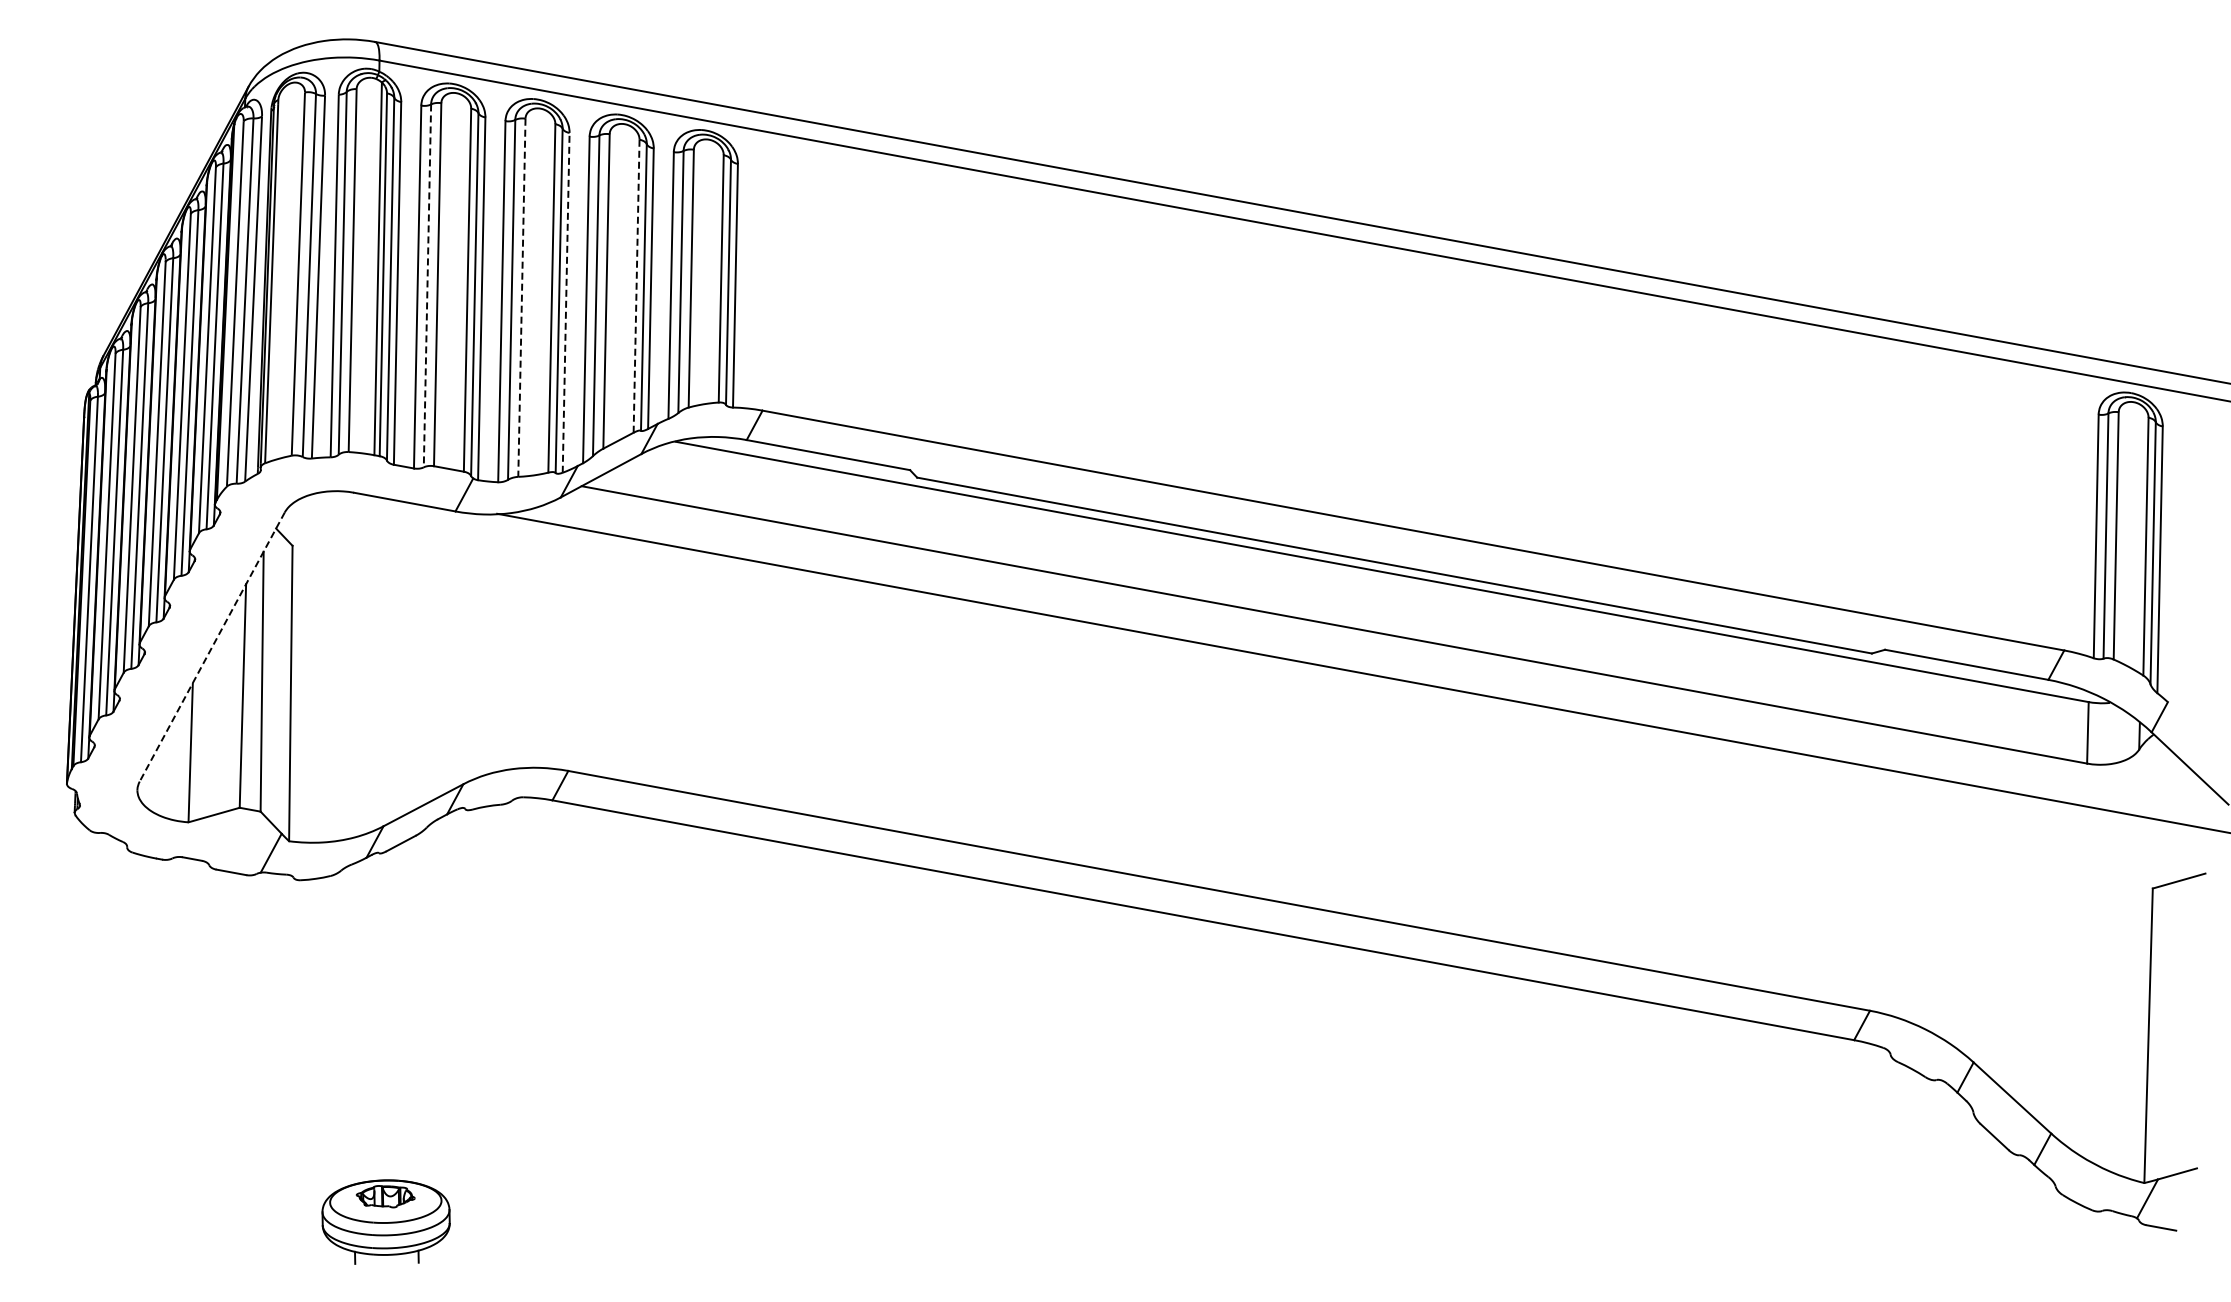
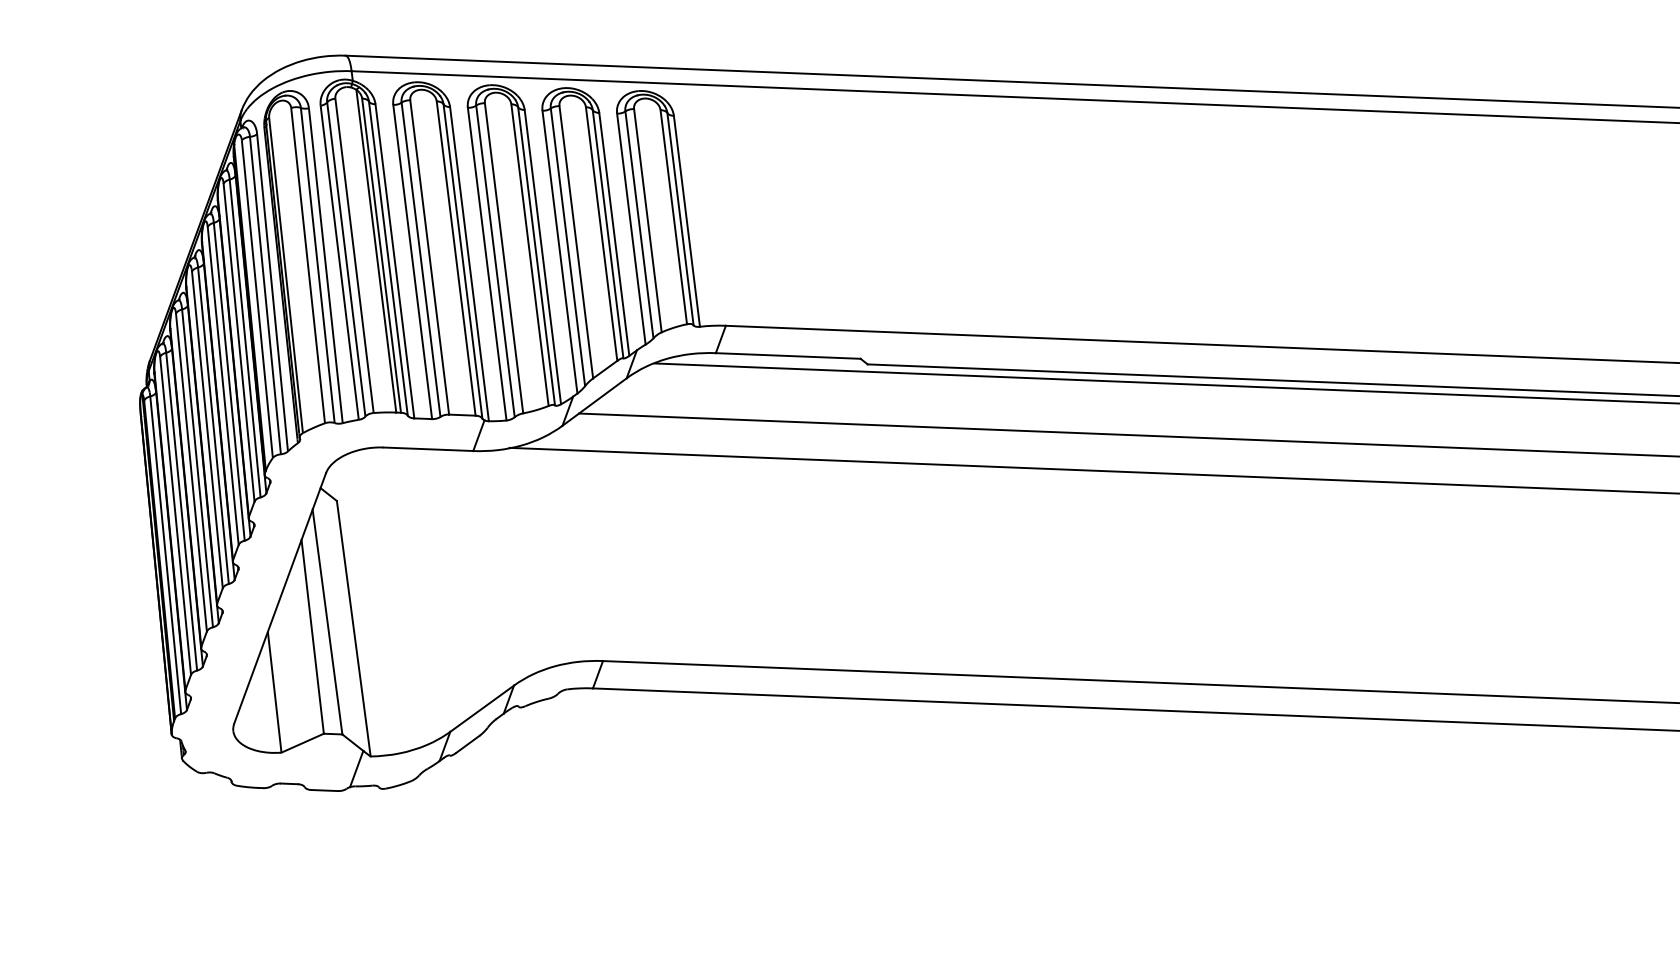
line: (427, 286) -> (421, 260), dashed -> solid
line: (636, 286) -> (601, 234), dashed -> solid
line: (521, 298) -> (503, 258), dashed -> solid
line: (566, 302) -> (543, 256), dashed -> solid
line: (212, 647) -> (280, 598), dashed -> solid

